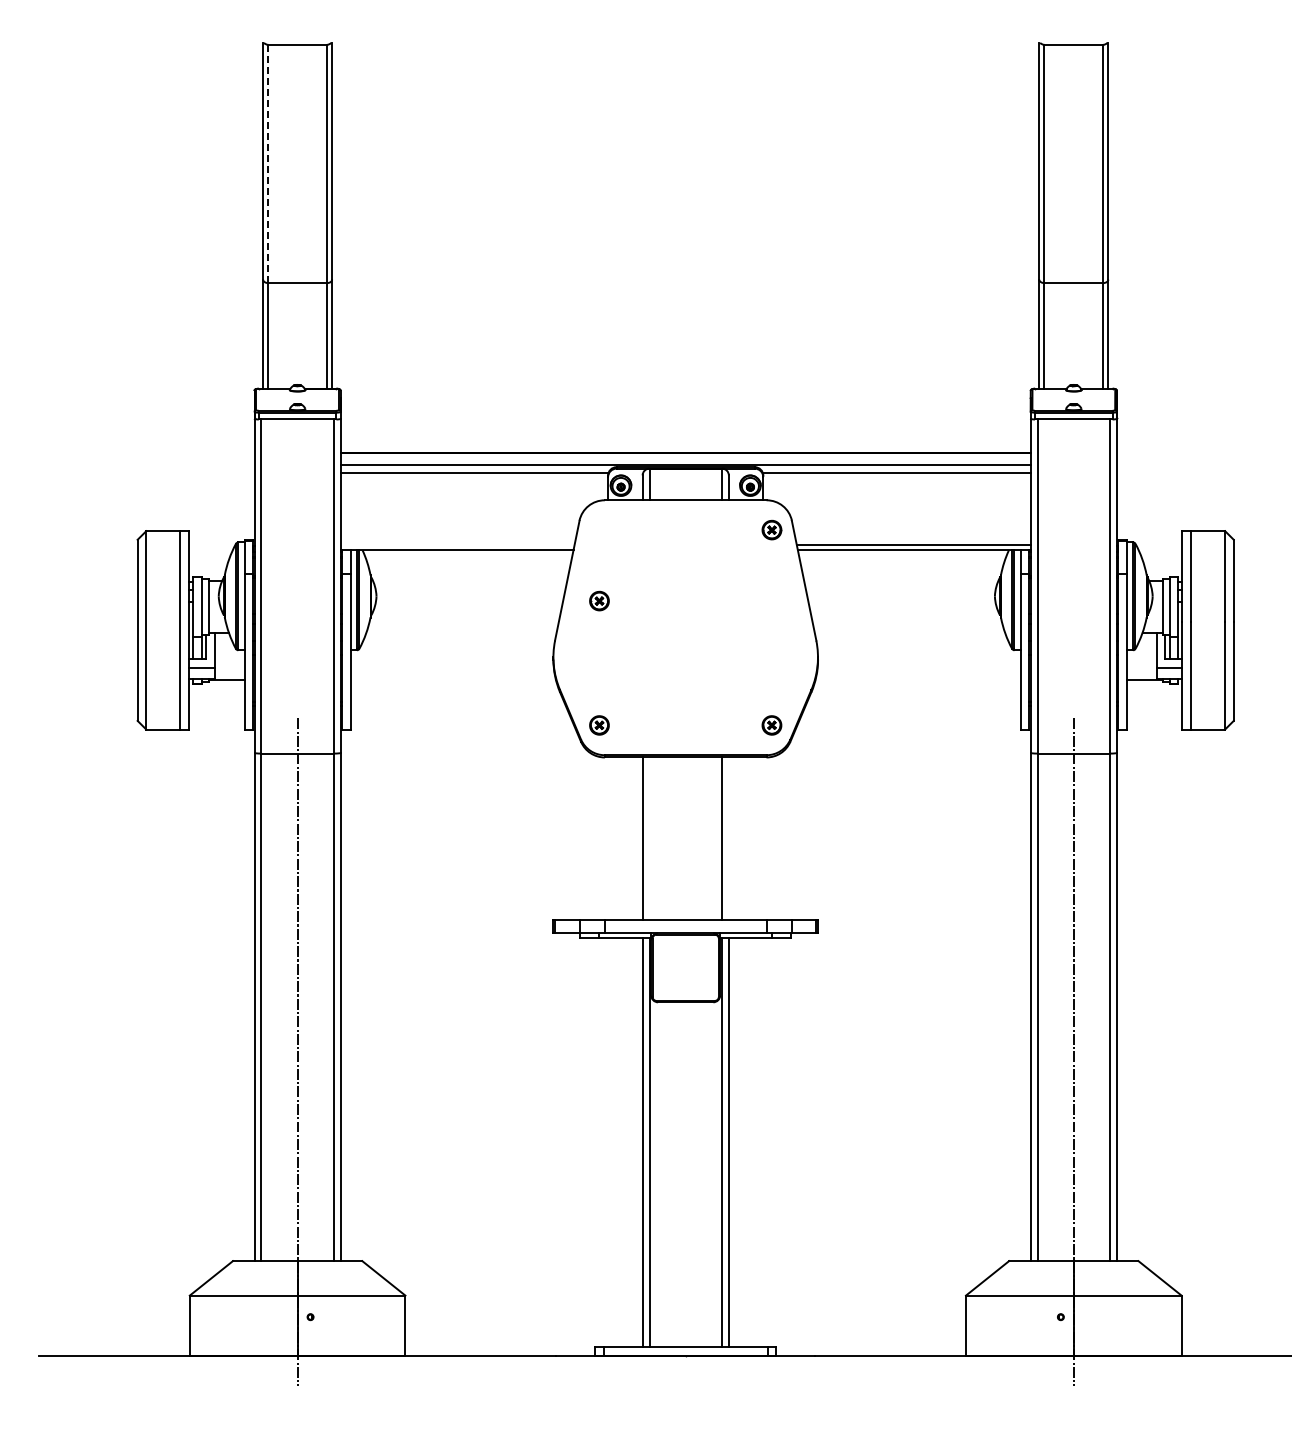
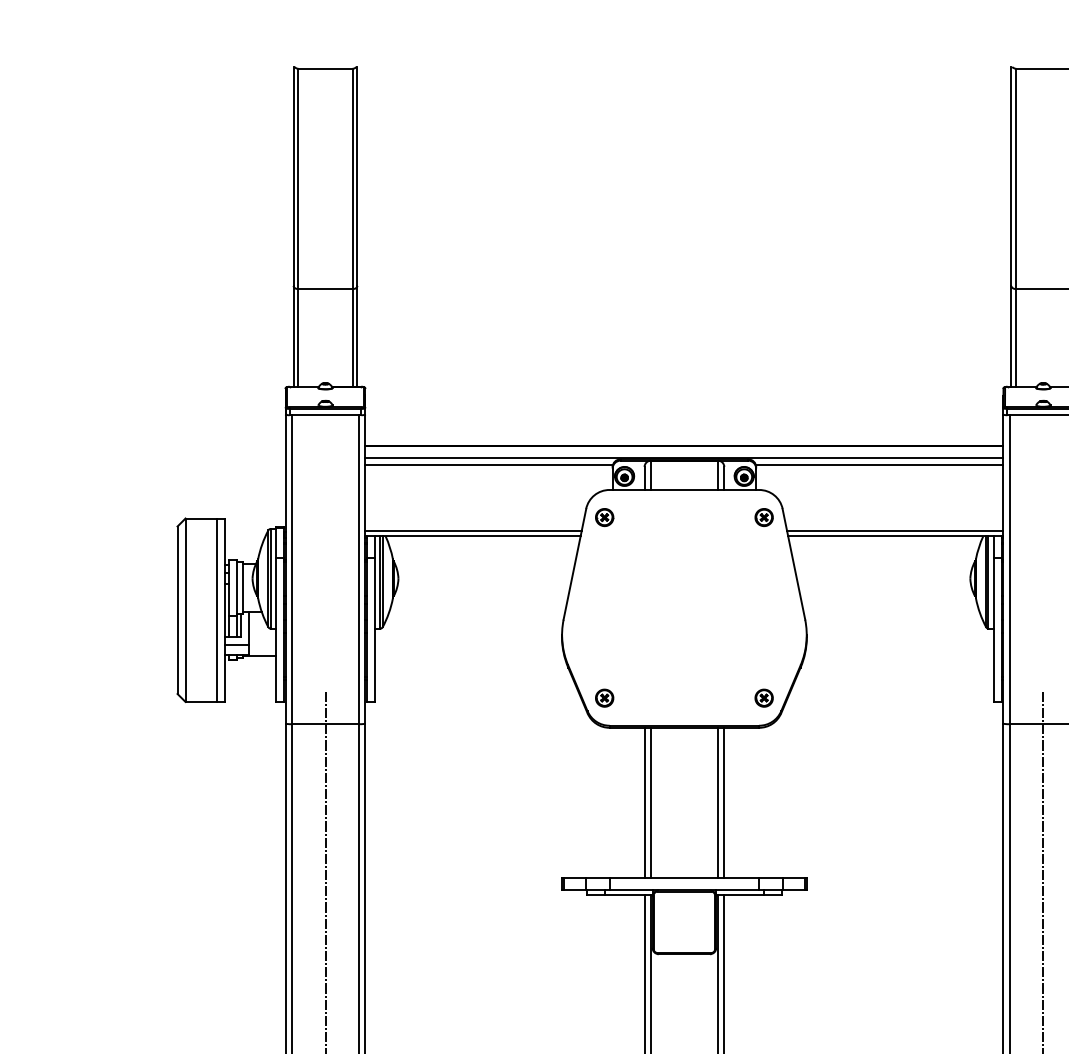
line: (268, 164) -> (298, 179), dashed -> solid
line: (457, 544) -> (473, 530), added
part: (599, 600) -> (604, 516), moved
line: (649, 838) -> (650, 802), added
line: (728, 838) -> (723, 802), added

